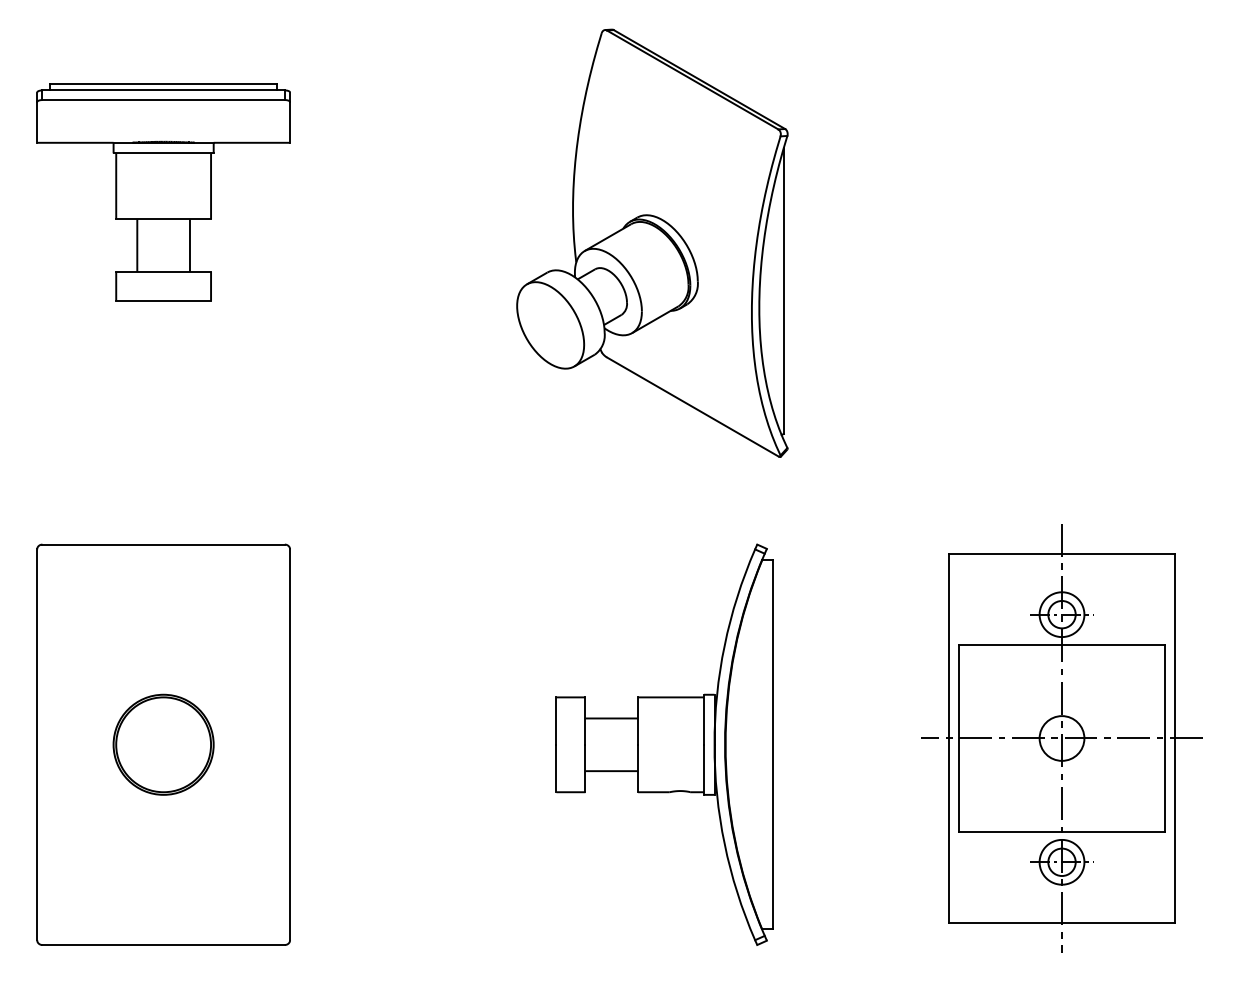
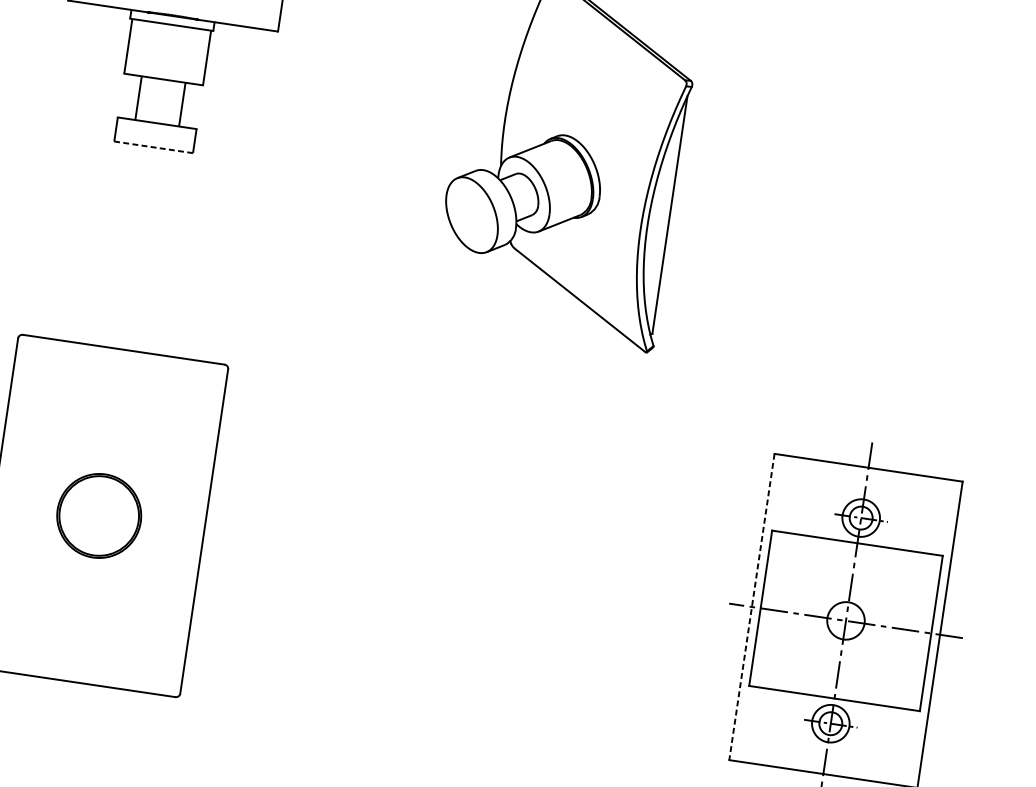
line: (163, 300) -> (153, 147), solid -> dashed
line: (948, 738) -> (751, 606), solid -> dashed
part: (664, 744) -> (515, 577), removed

